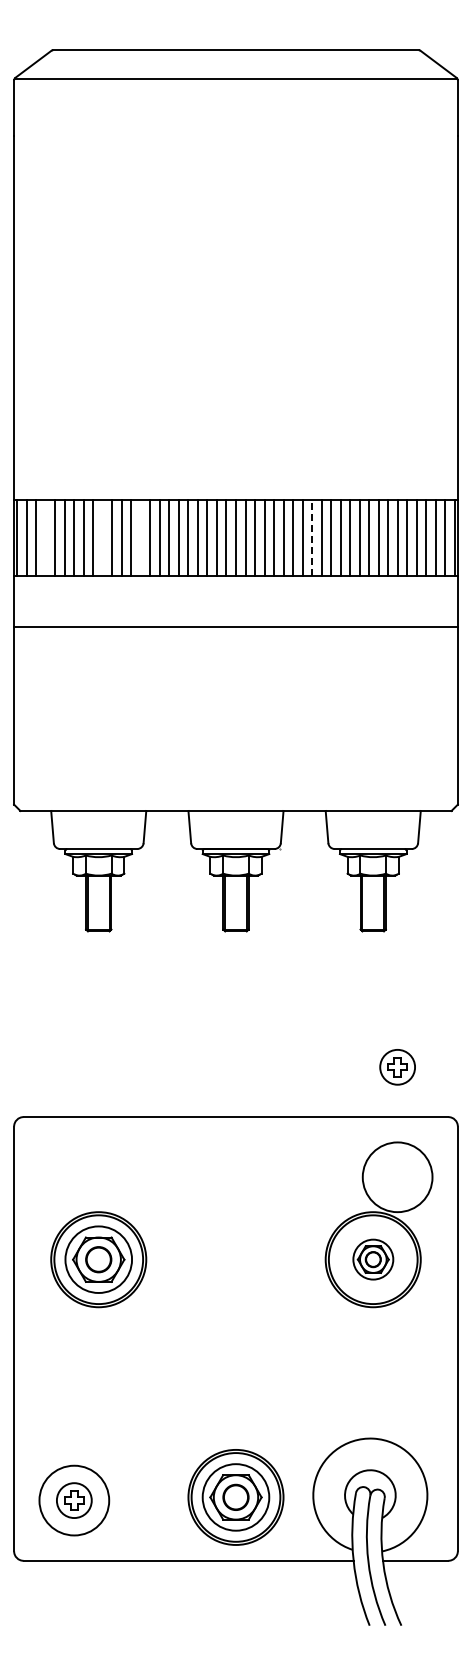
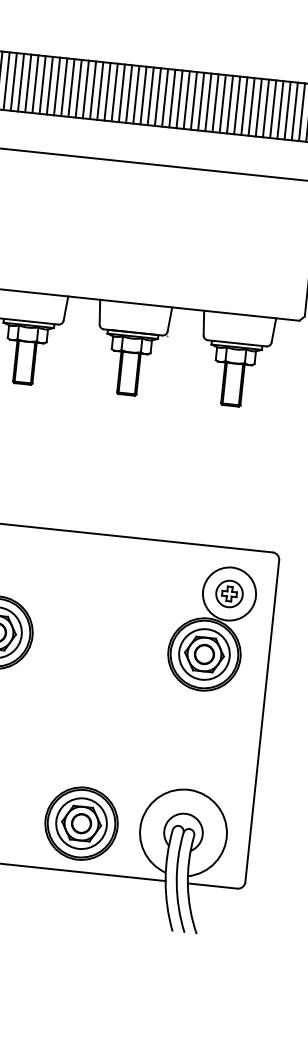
line: (312, 537) -> (215, 102), dashed -> solid
line: (45, 538) -> (13, 82), added
line: (102, 538) -> (56, 86), added
line: (140, 538) -> (85, 89), added
part: (397, 1067) -> (229, 594), moved
part: (373, 1259) -> (204, 654), size x1.67

